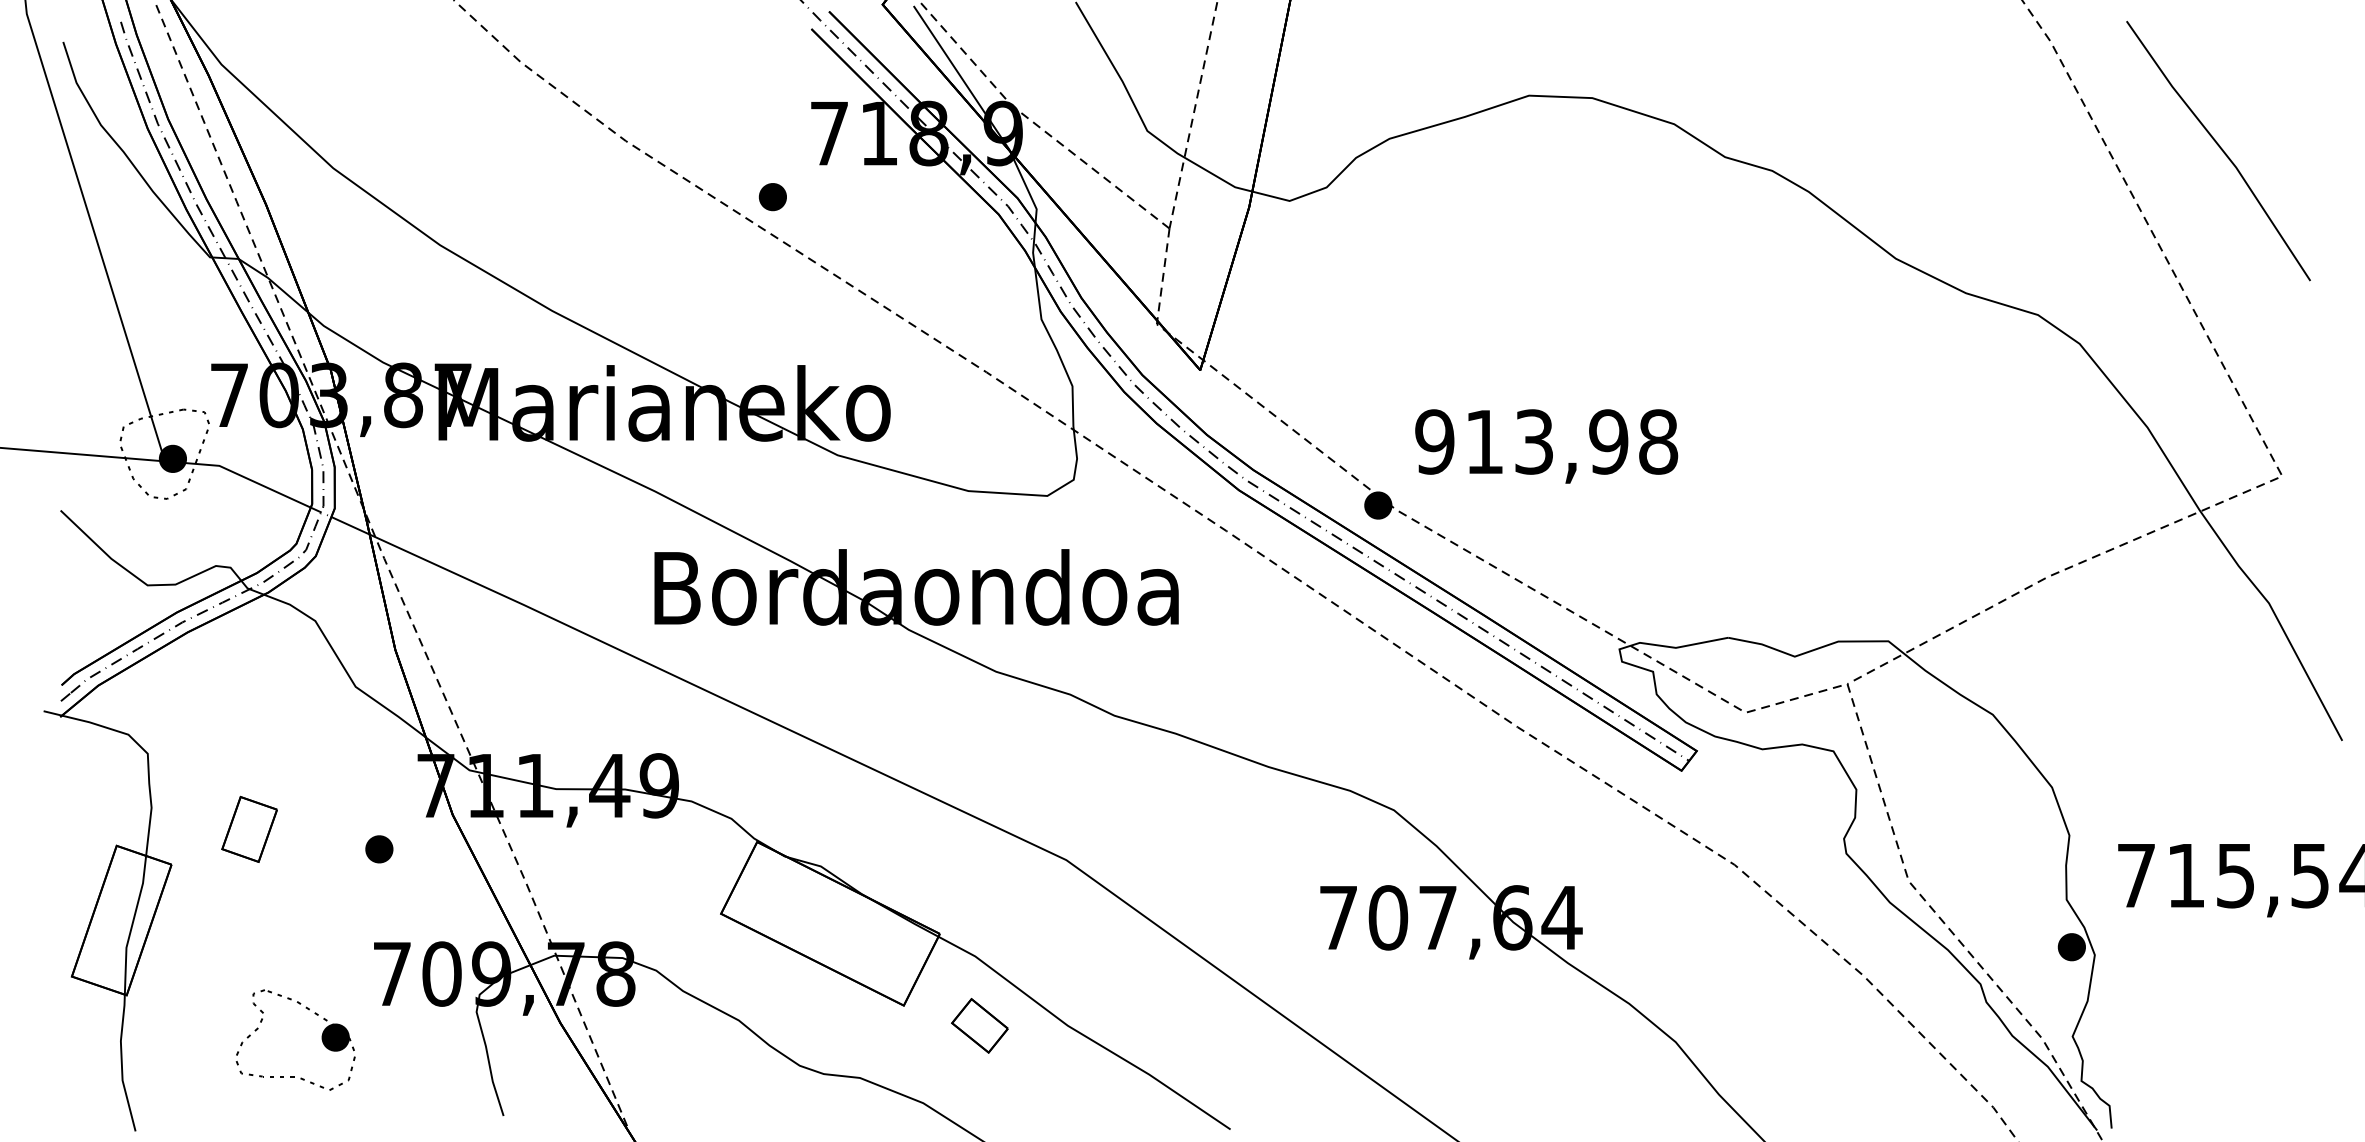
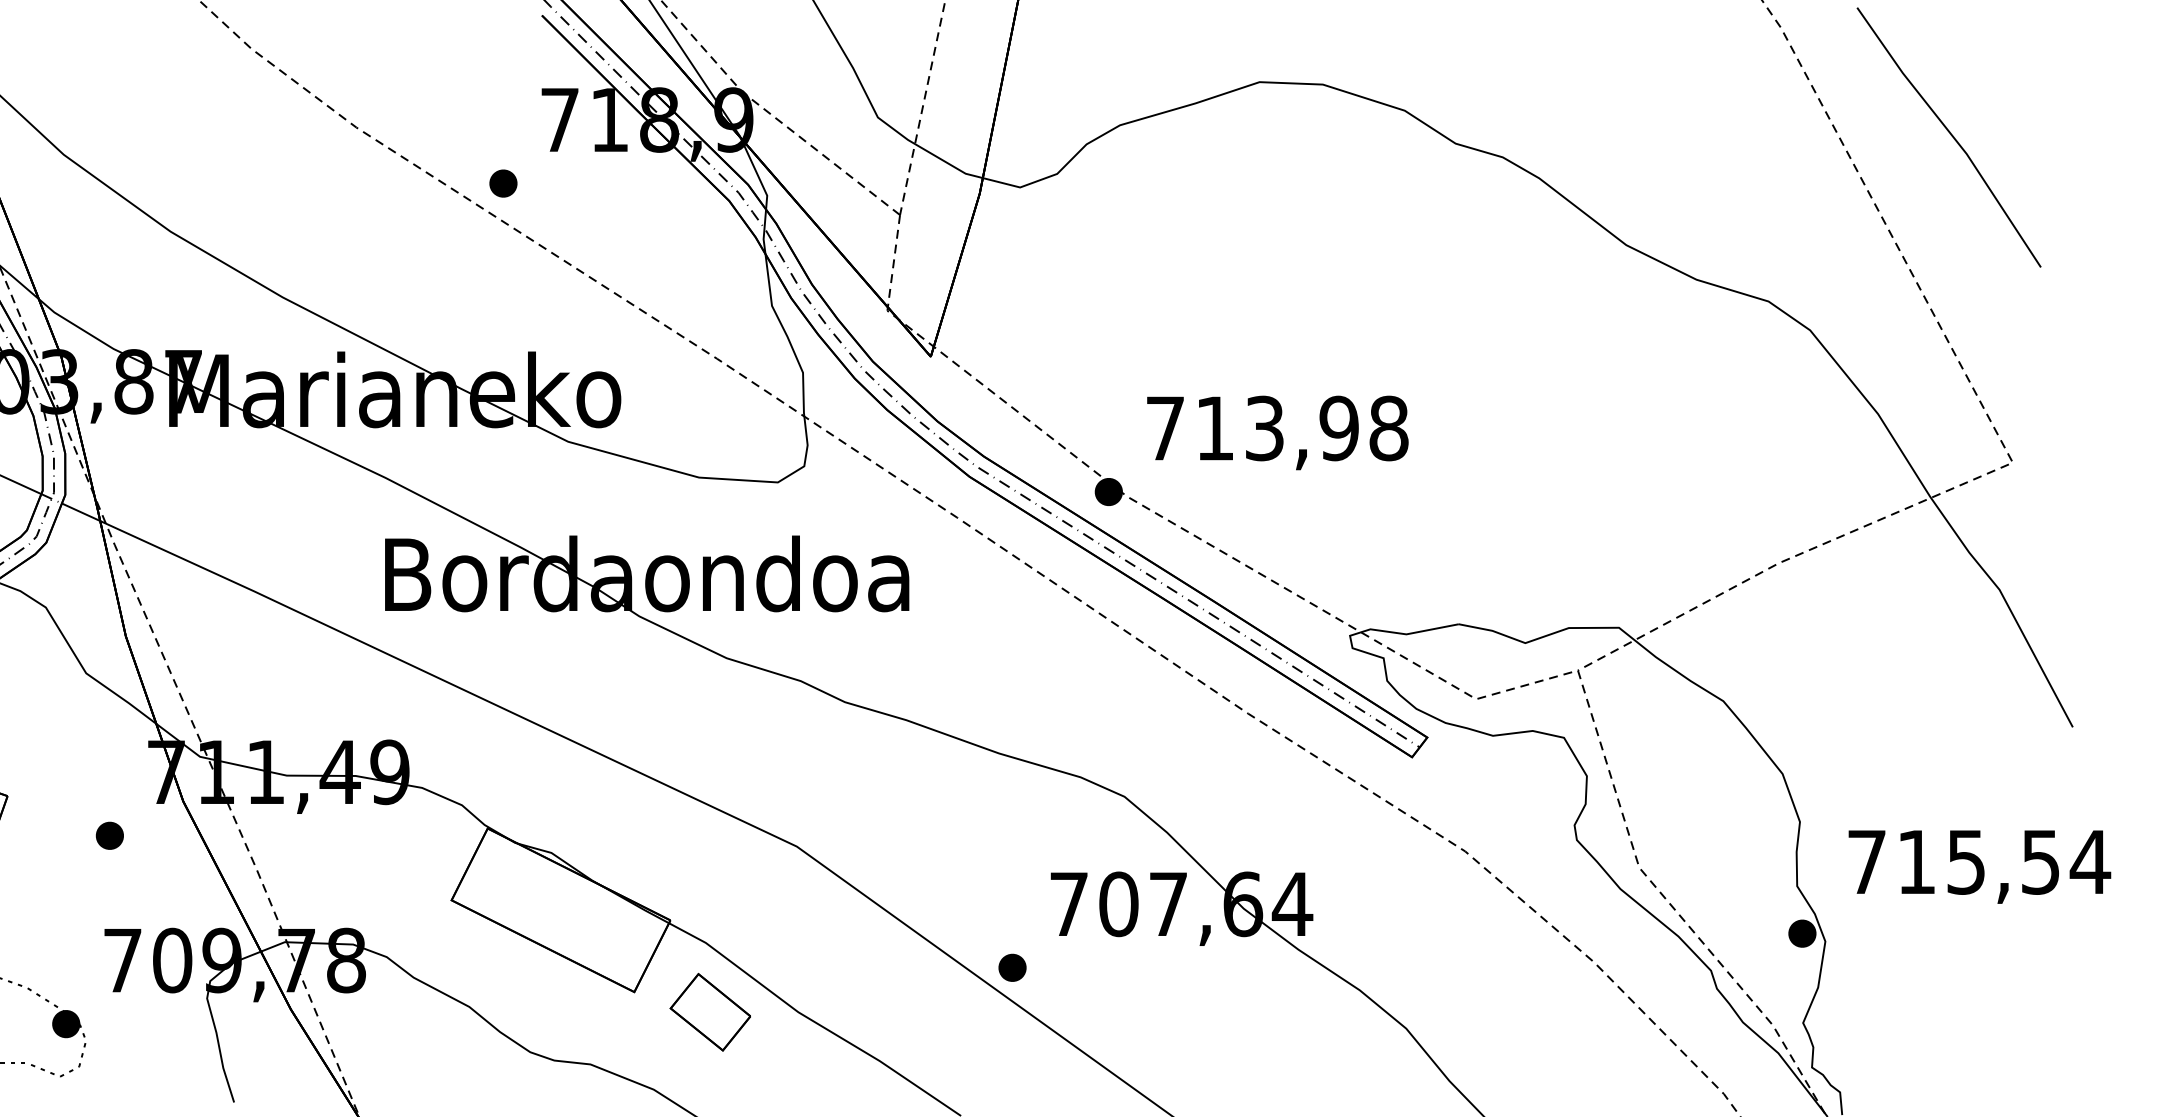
text: (1434, 441) -> (1165, 427), 913,98 -> 713,98
part: (1281, 981) -> (1012, 967), added
part: (979, 1025) -> (710, 1011), size x1.43

